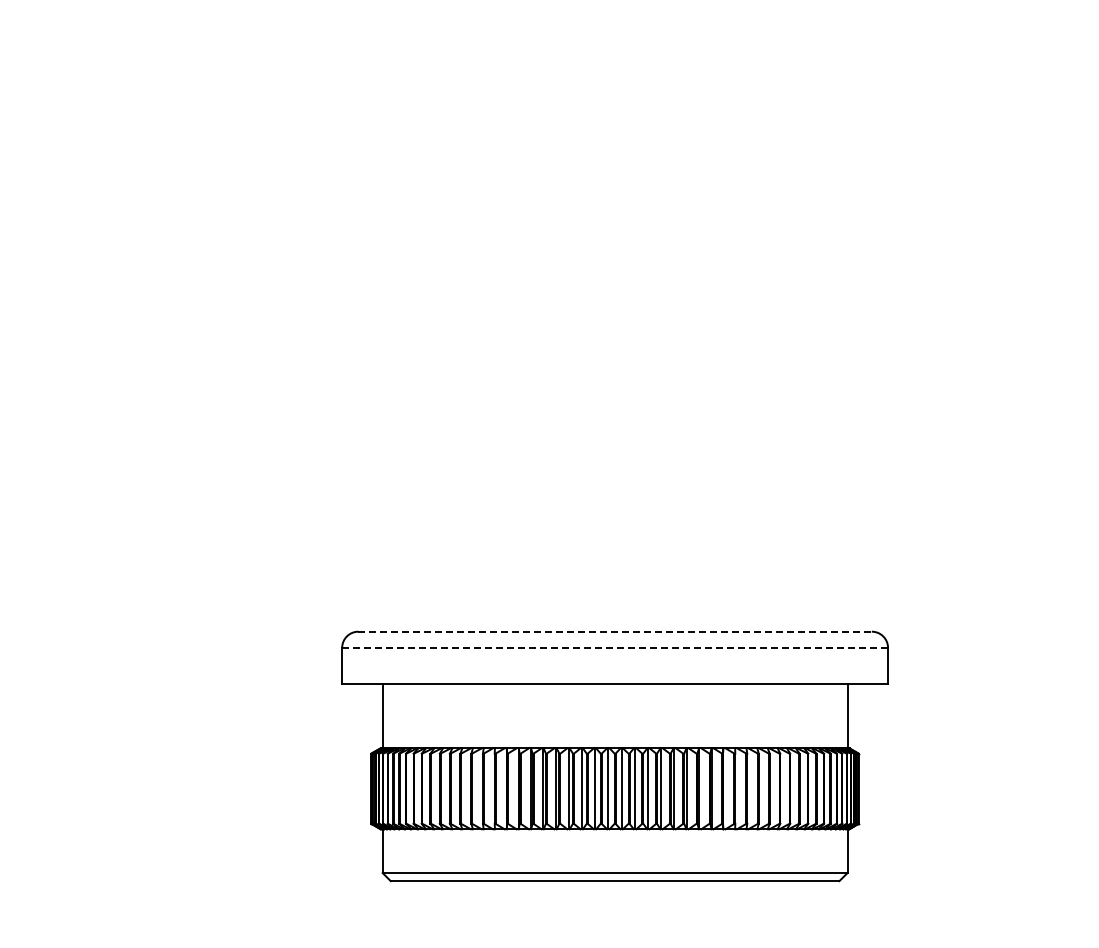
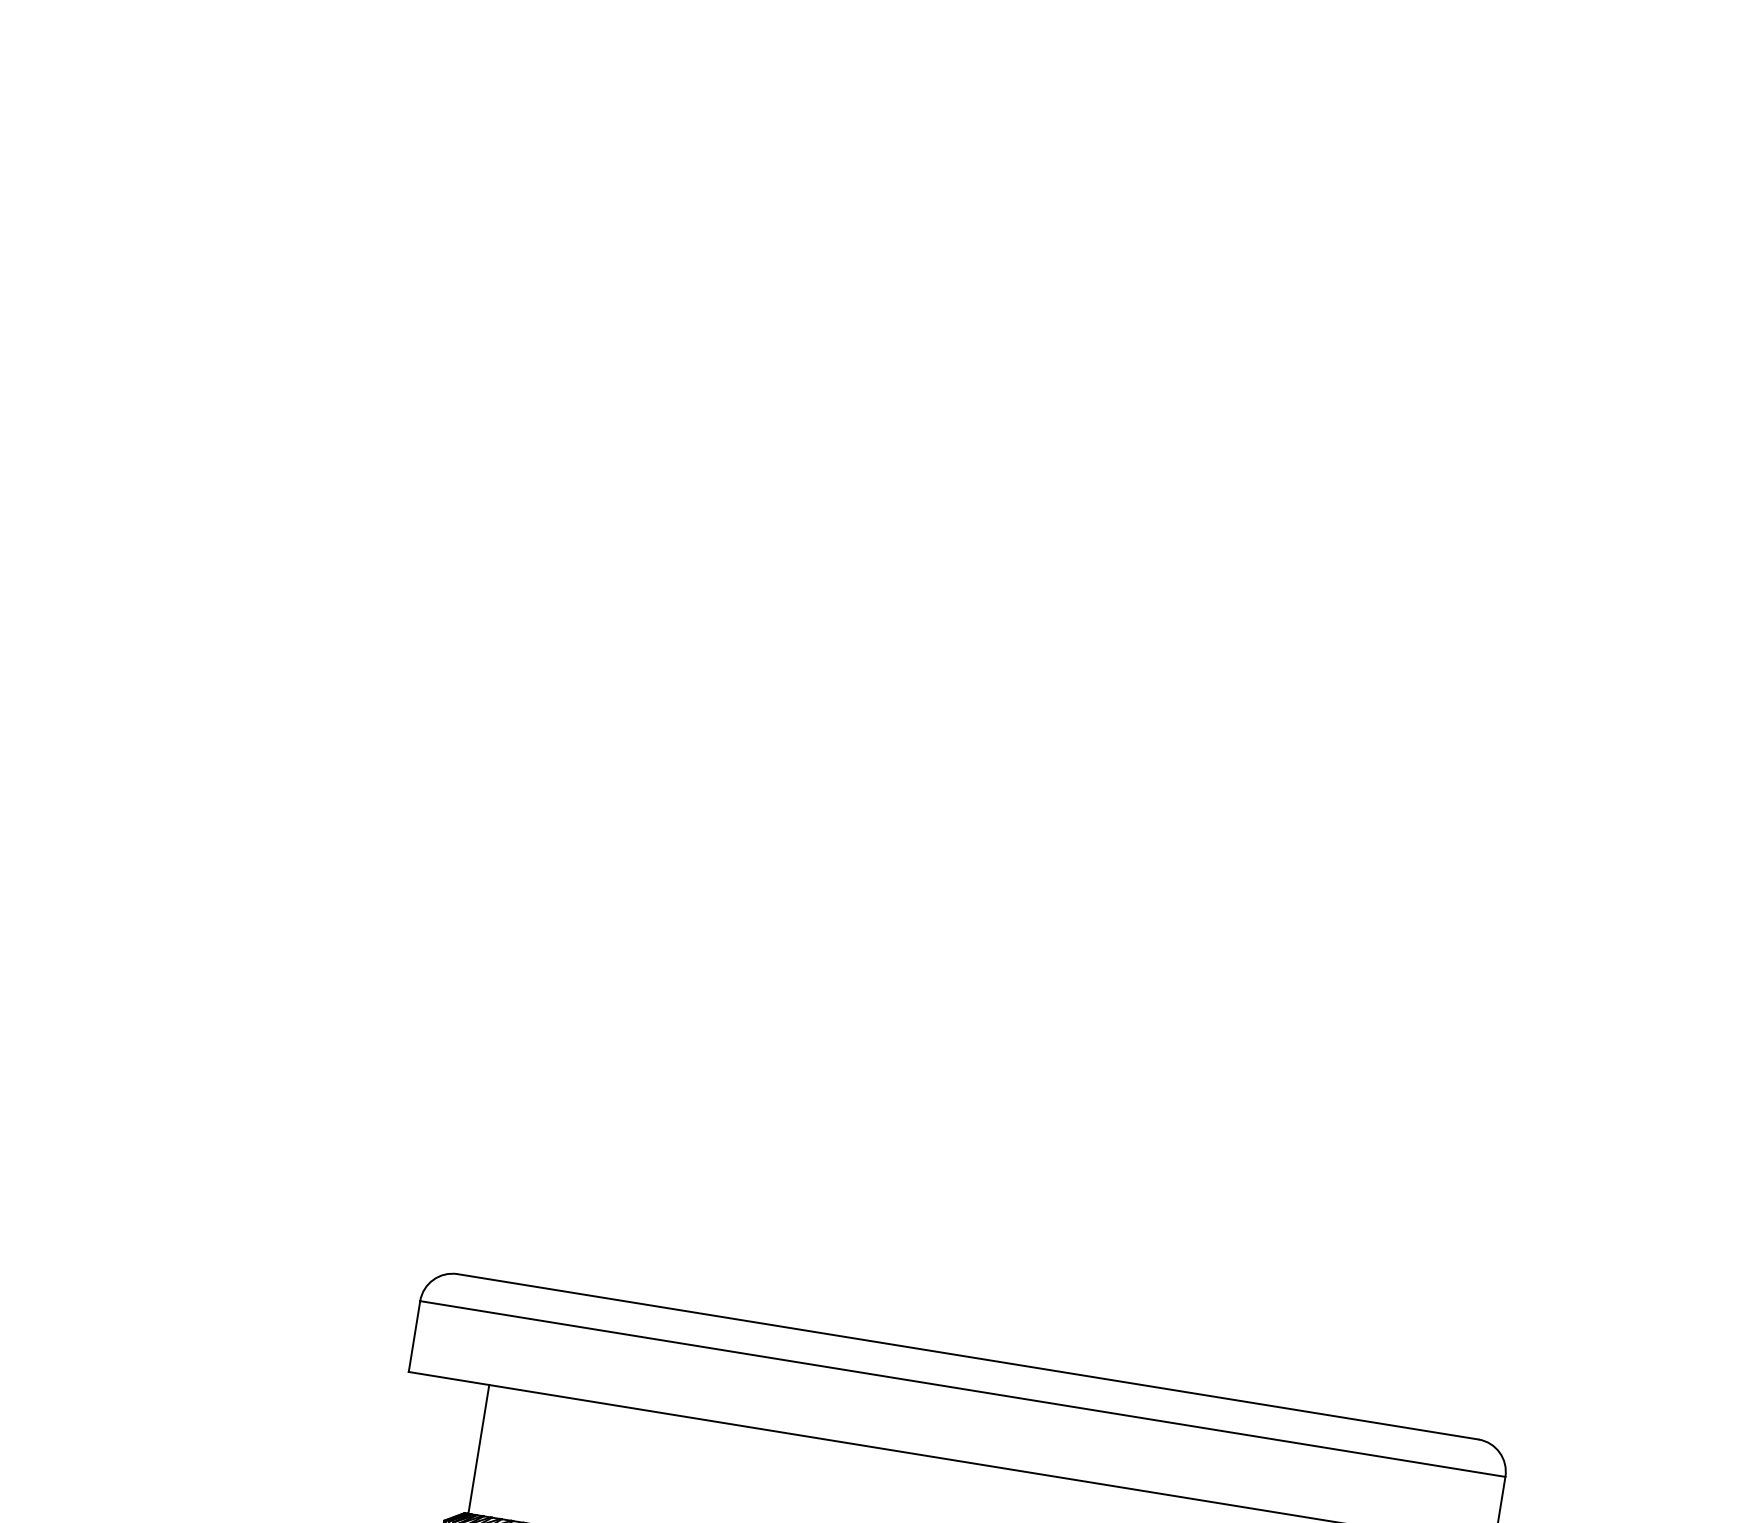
line: (615, 631) -> (968, 1356), dashed -> solid
line: (615, 647) -> (963, 1388), dashed -> solid

